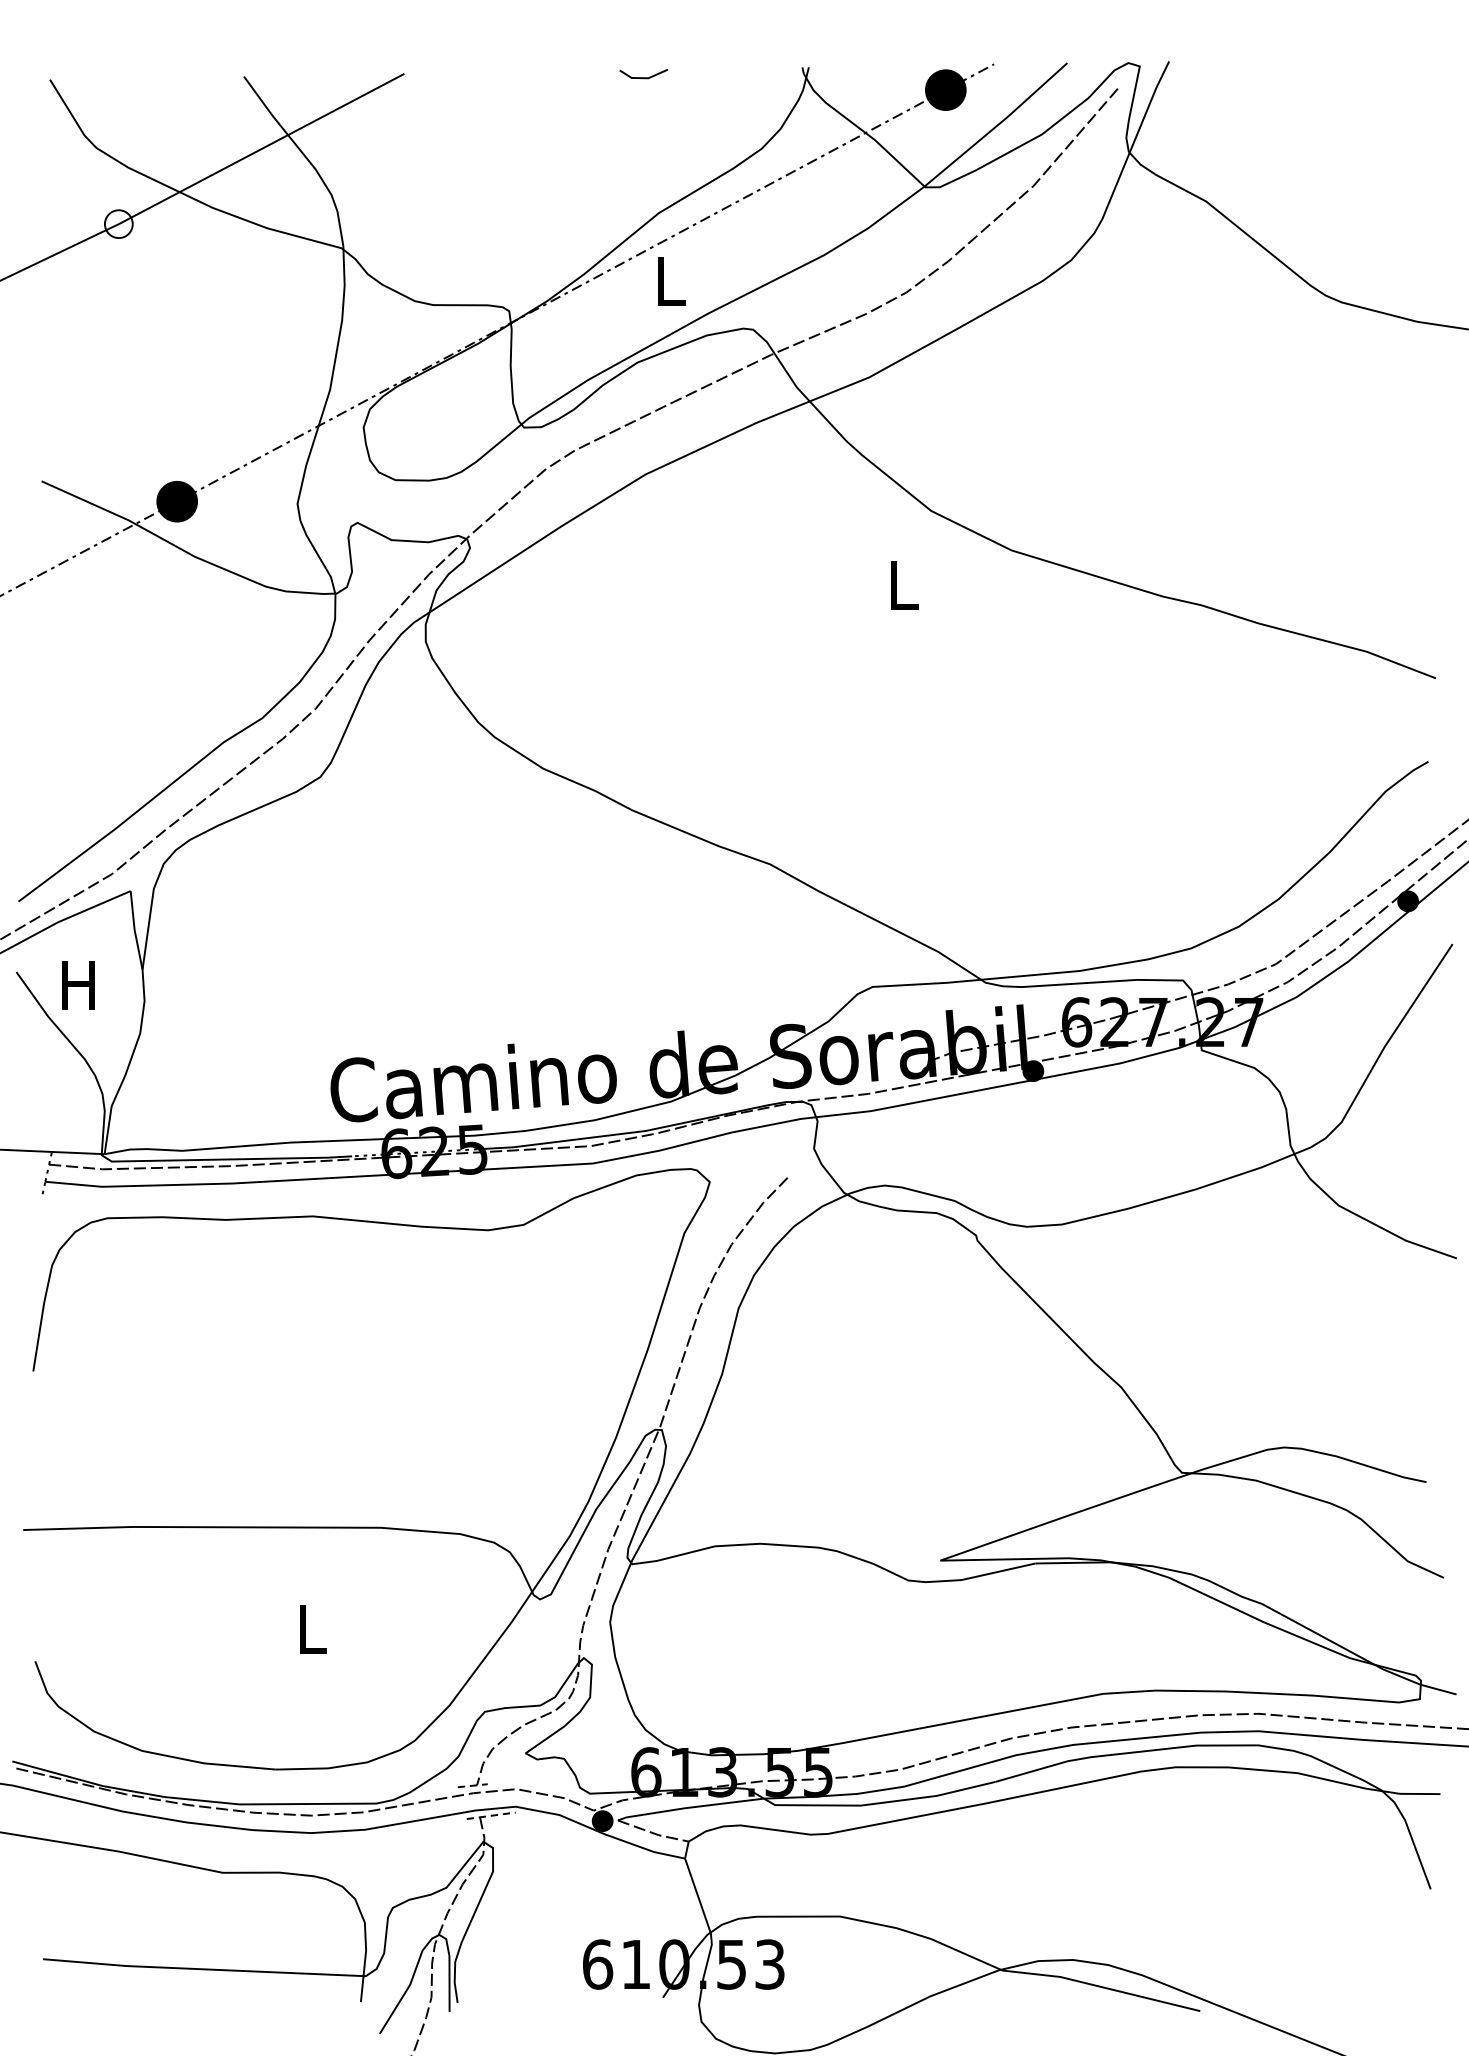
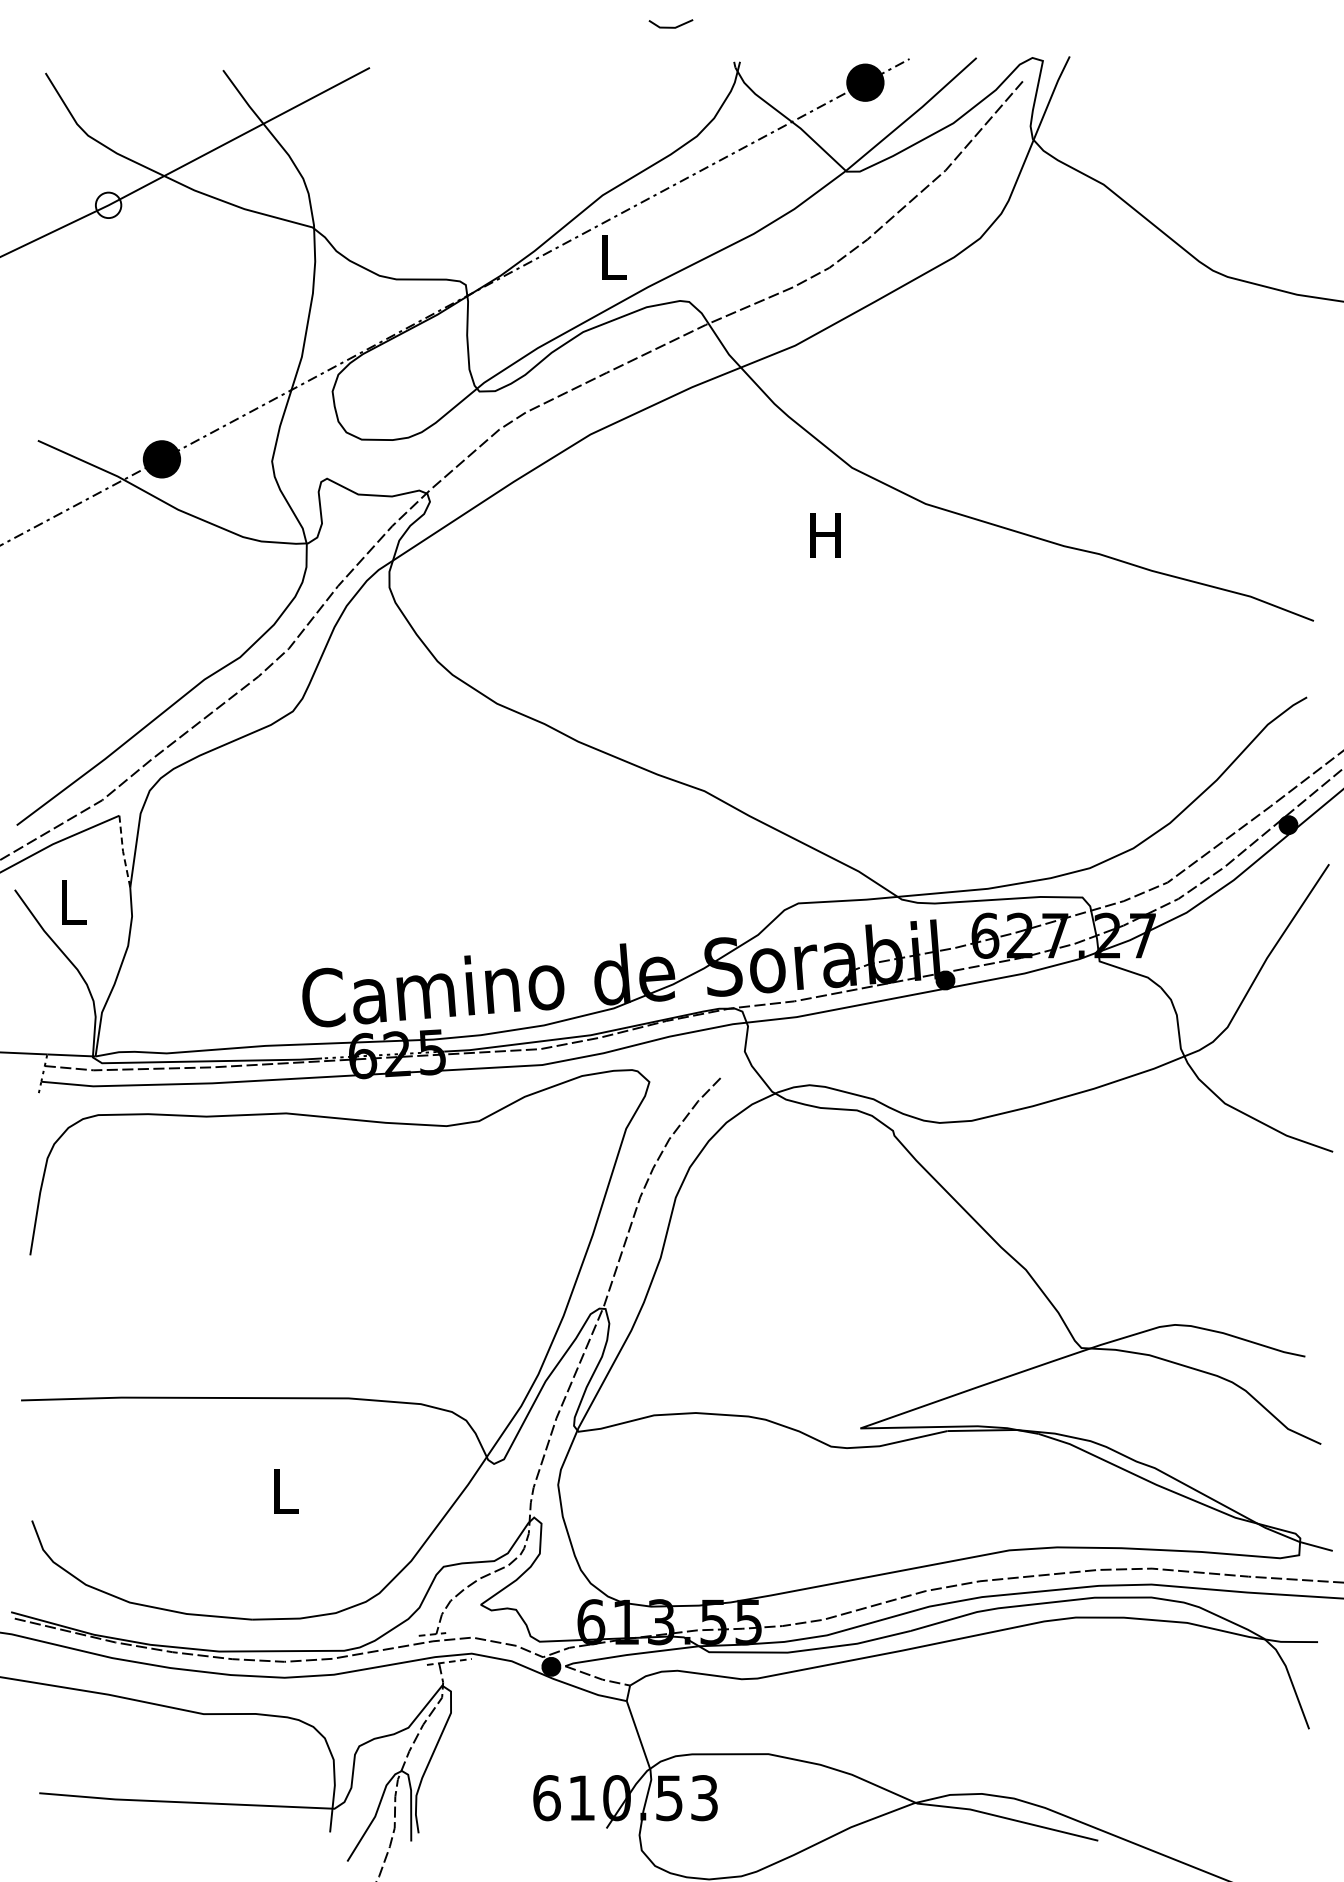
line: (643, 76) -> (670, 26), moved
text: (902, 584) -> (825, 535), L -> H
line: (135, 931) -> (123, 852), solid -> dashed
text: (78, 985) -> (71, 902), H -> L

